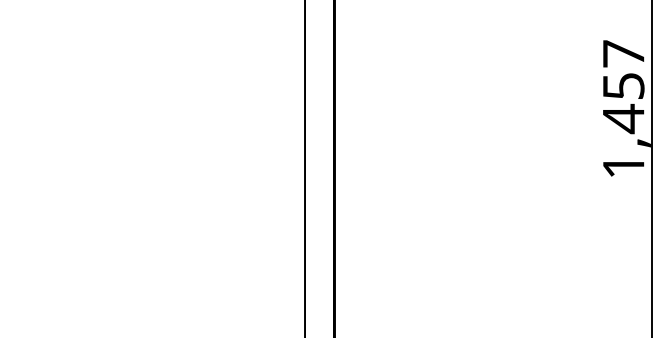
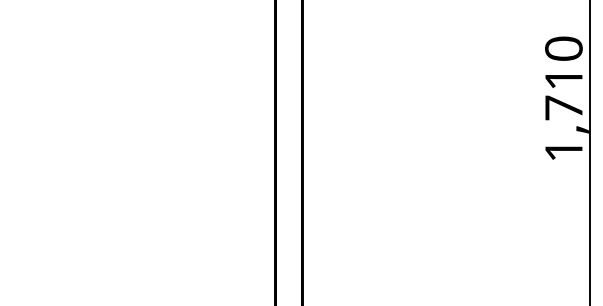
text: (623, 86) -> (563, 78), 1,457 -> 1,710

